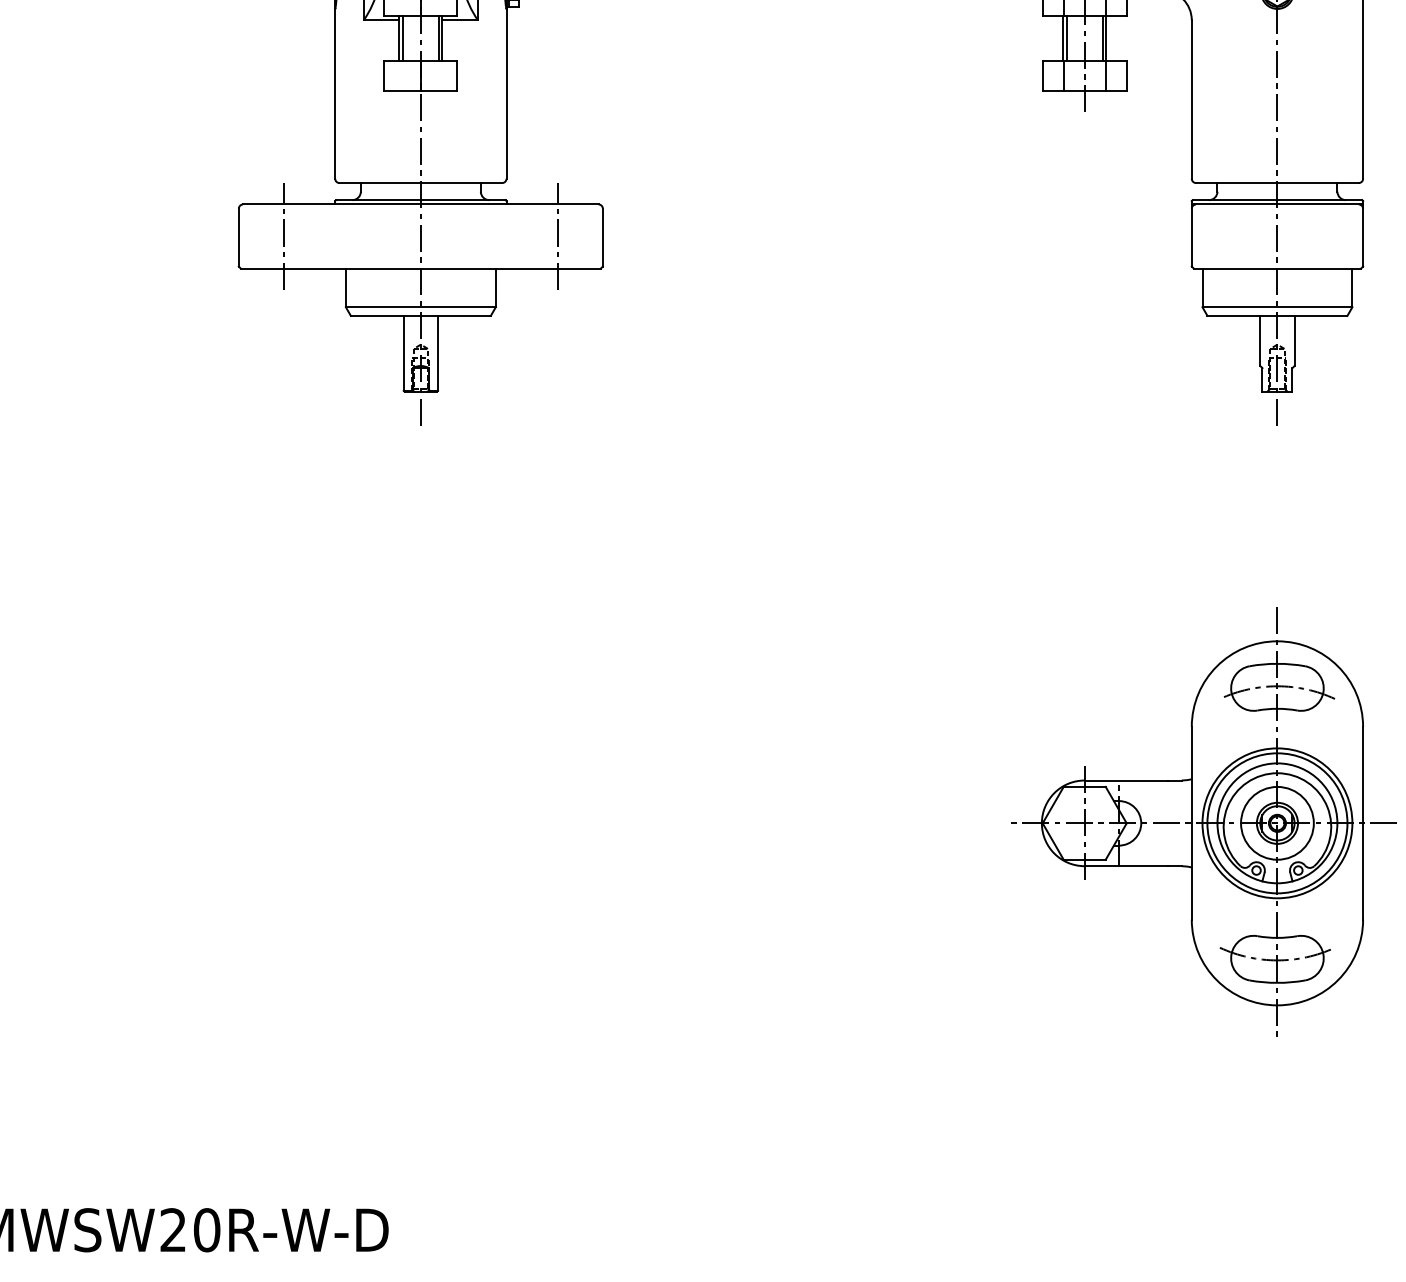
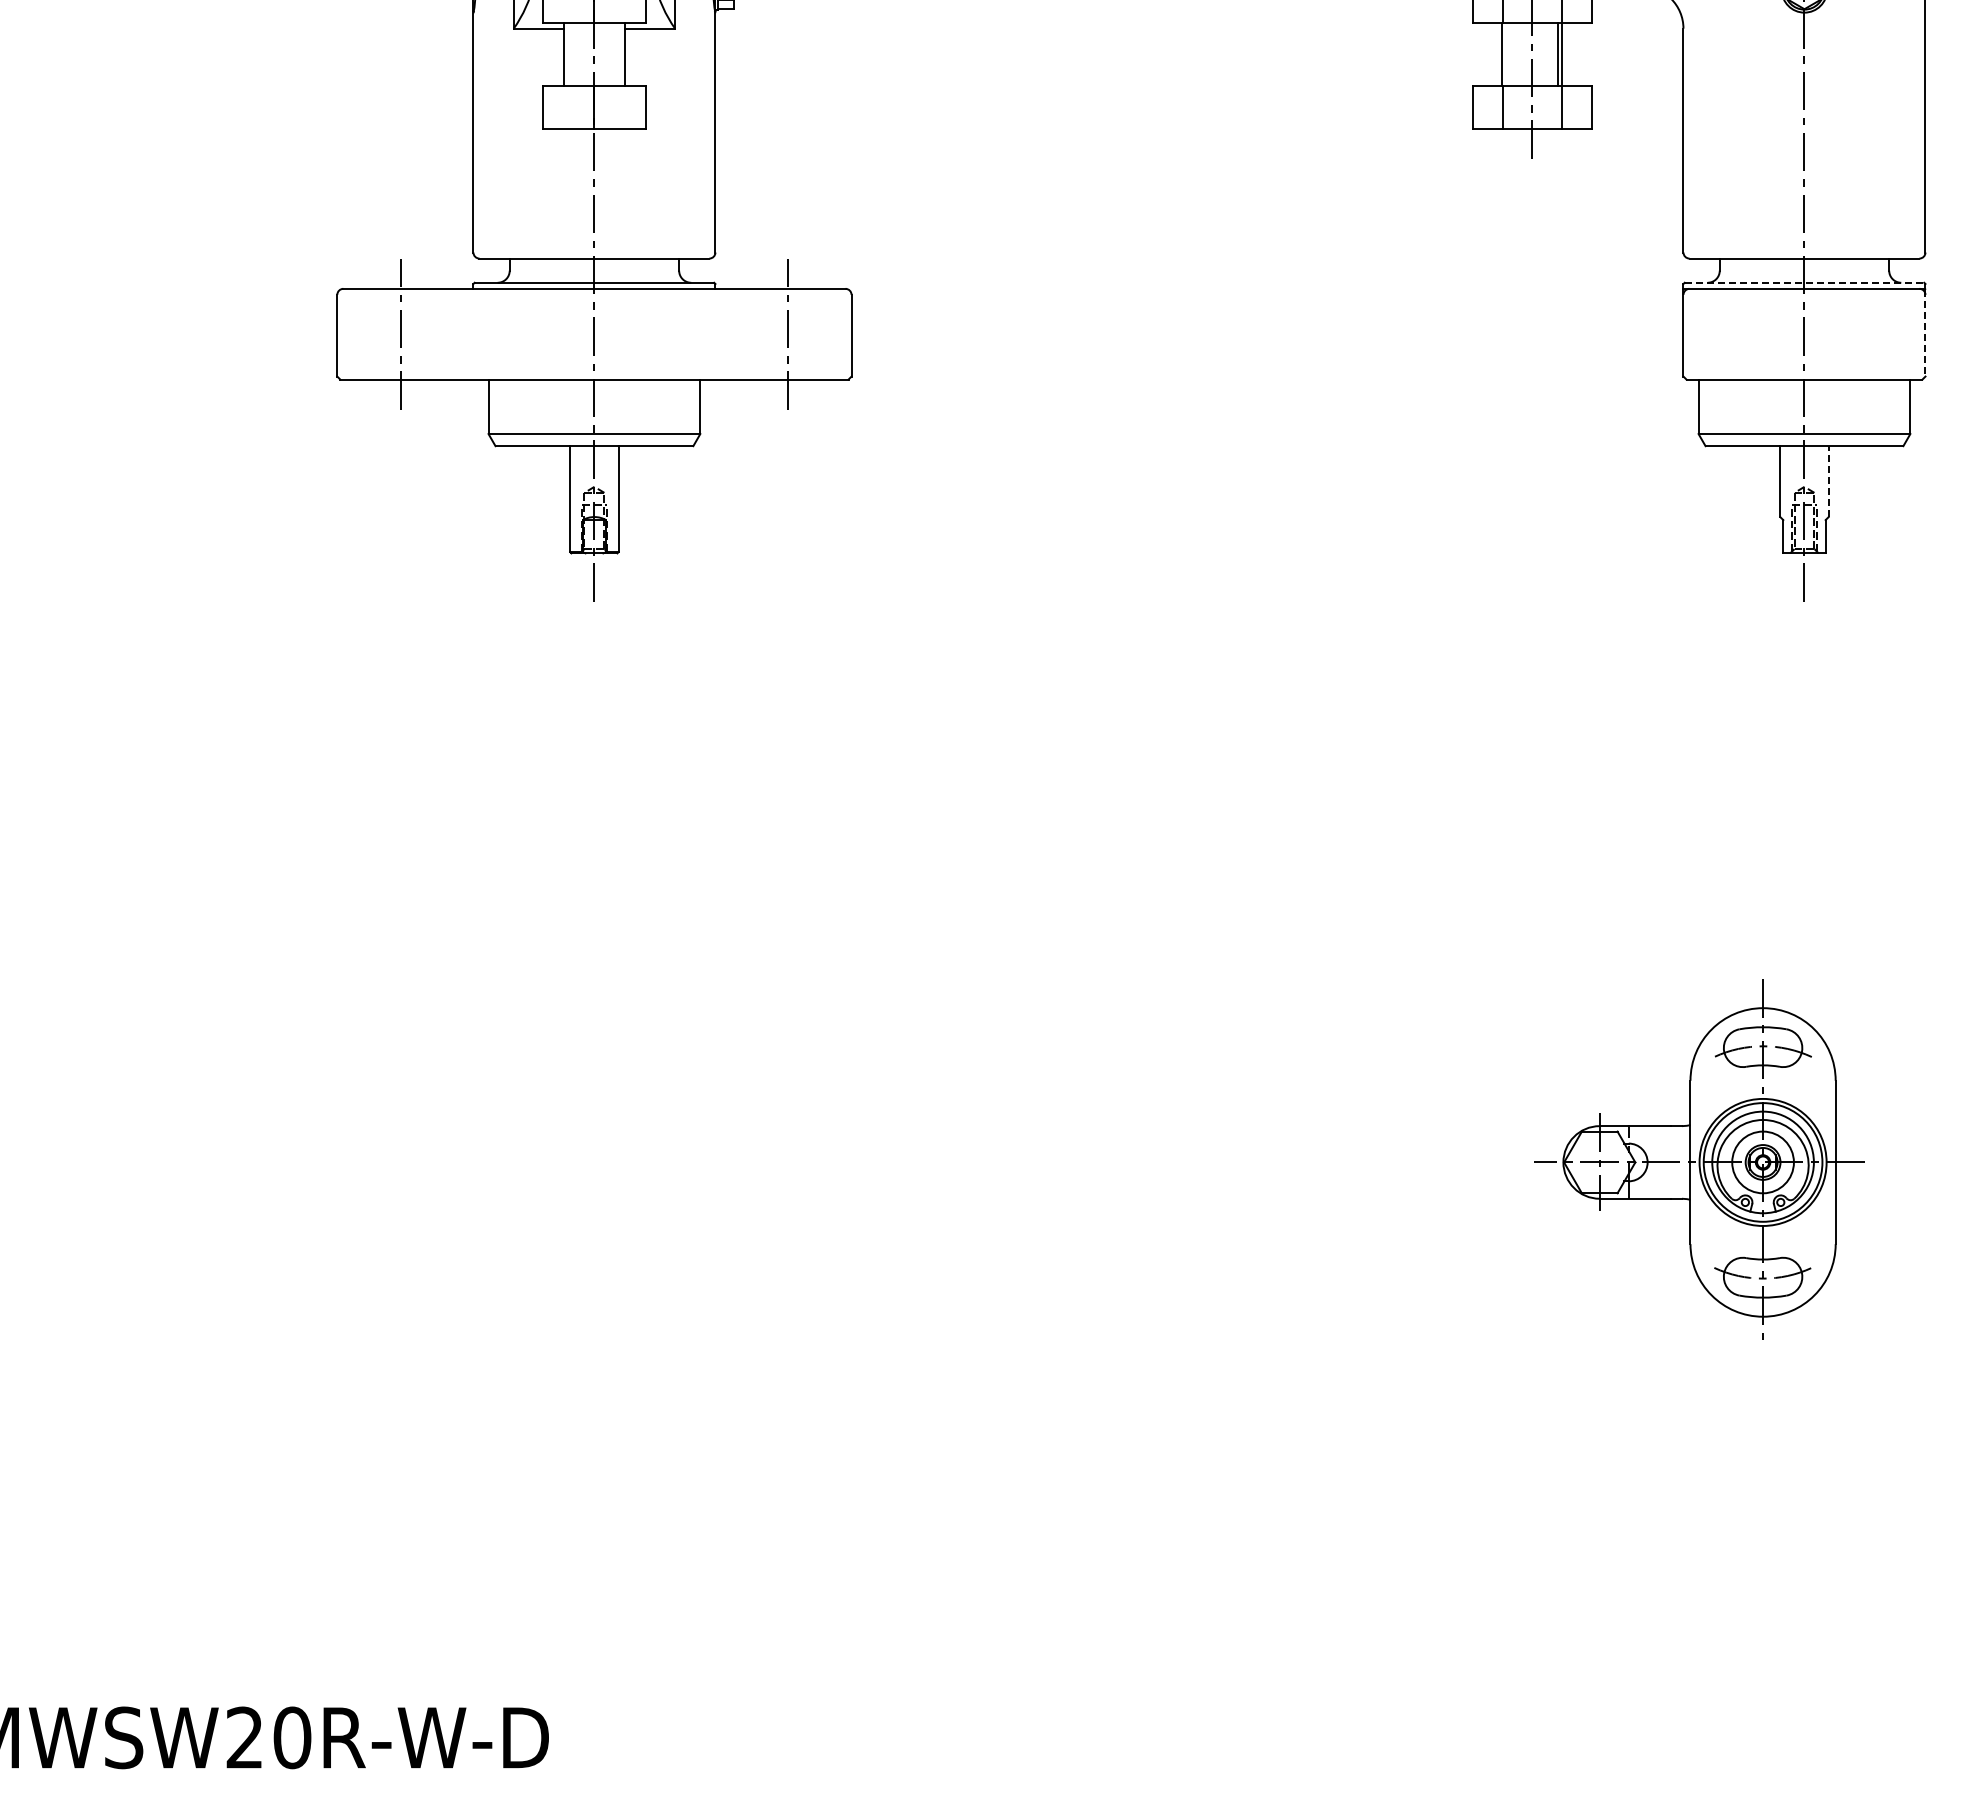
line: (403, 38) -> (569, 54), removed
line: (438, 38) -> (619, 54), removed
line: (1066, 38) -> (1506, 54), removed
line: (1277, 199) -> (1804, 282), solid -> dashed
line: (1363, 236) -> (1925, 333), solid -> dashed
line: (1294, 340) -> (1828, 481), solid -> dashed
part: (1203, 822) -> (1700, 1161), size x0.6

